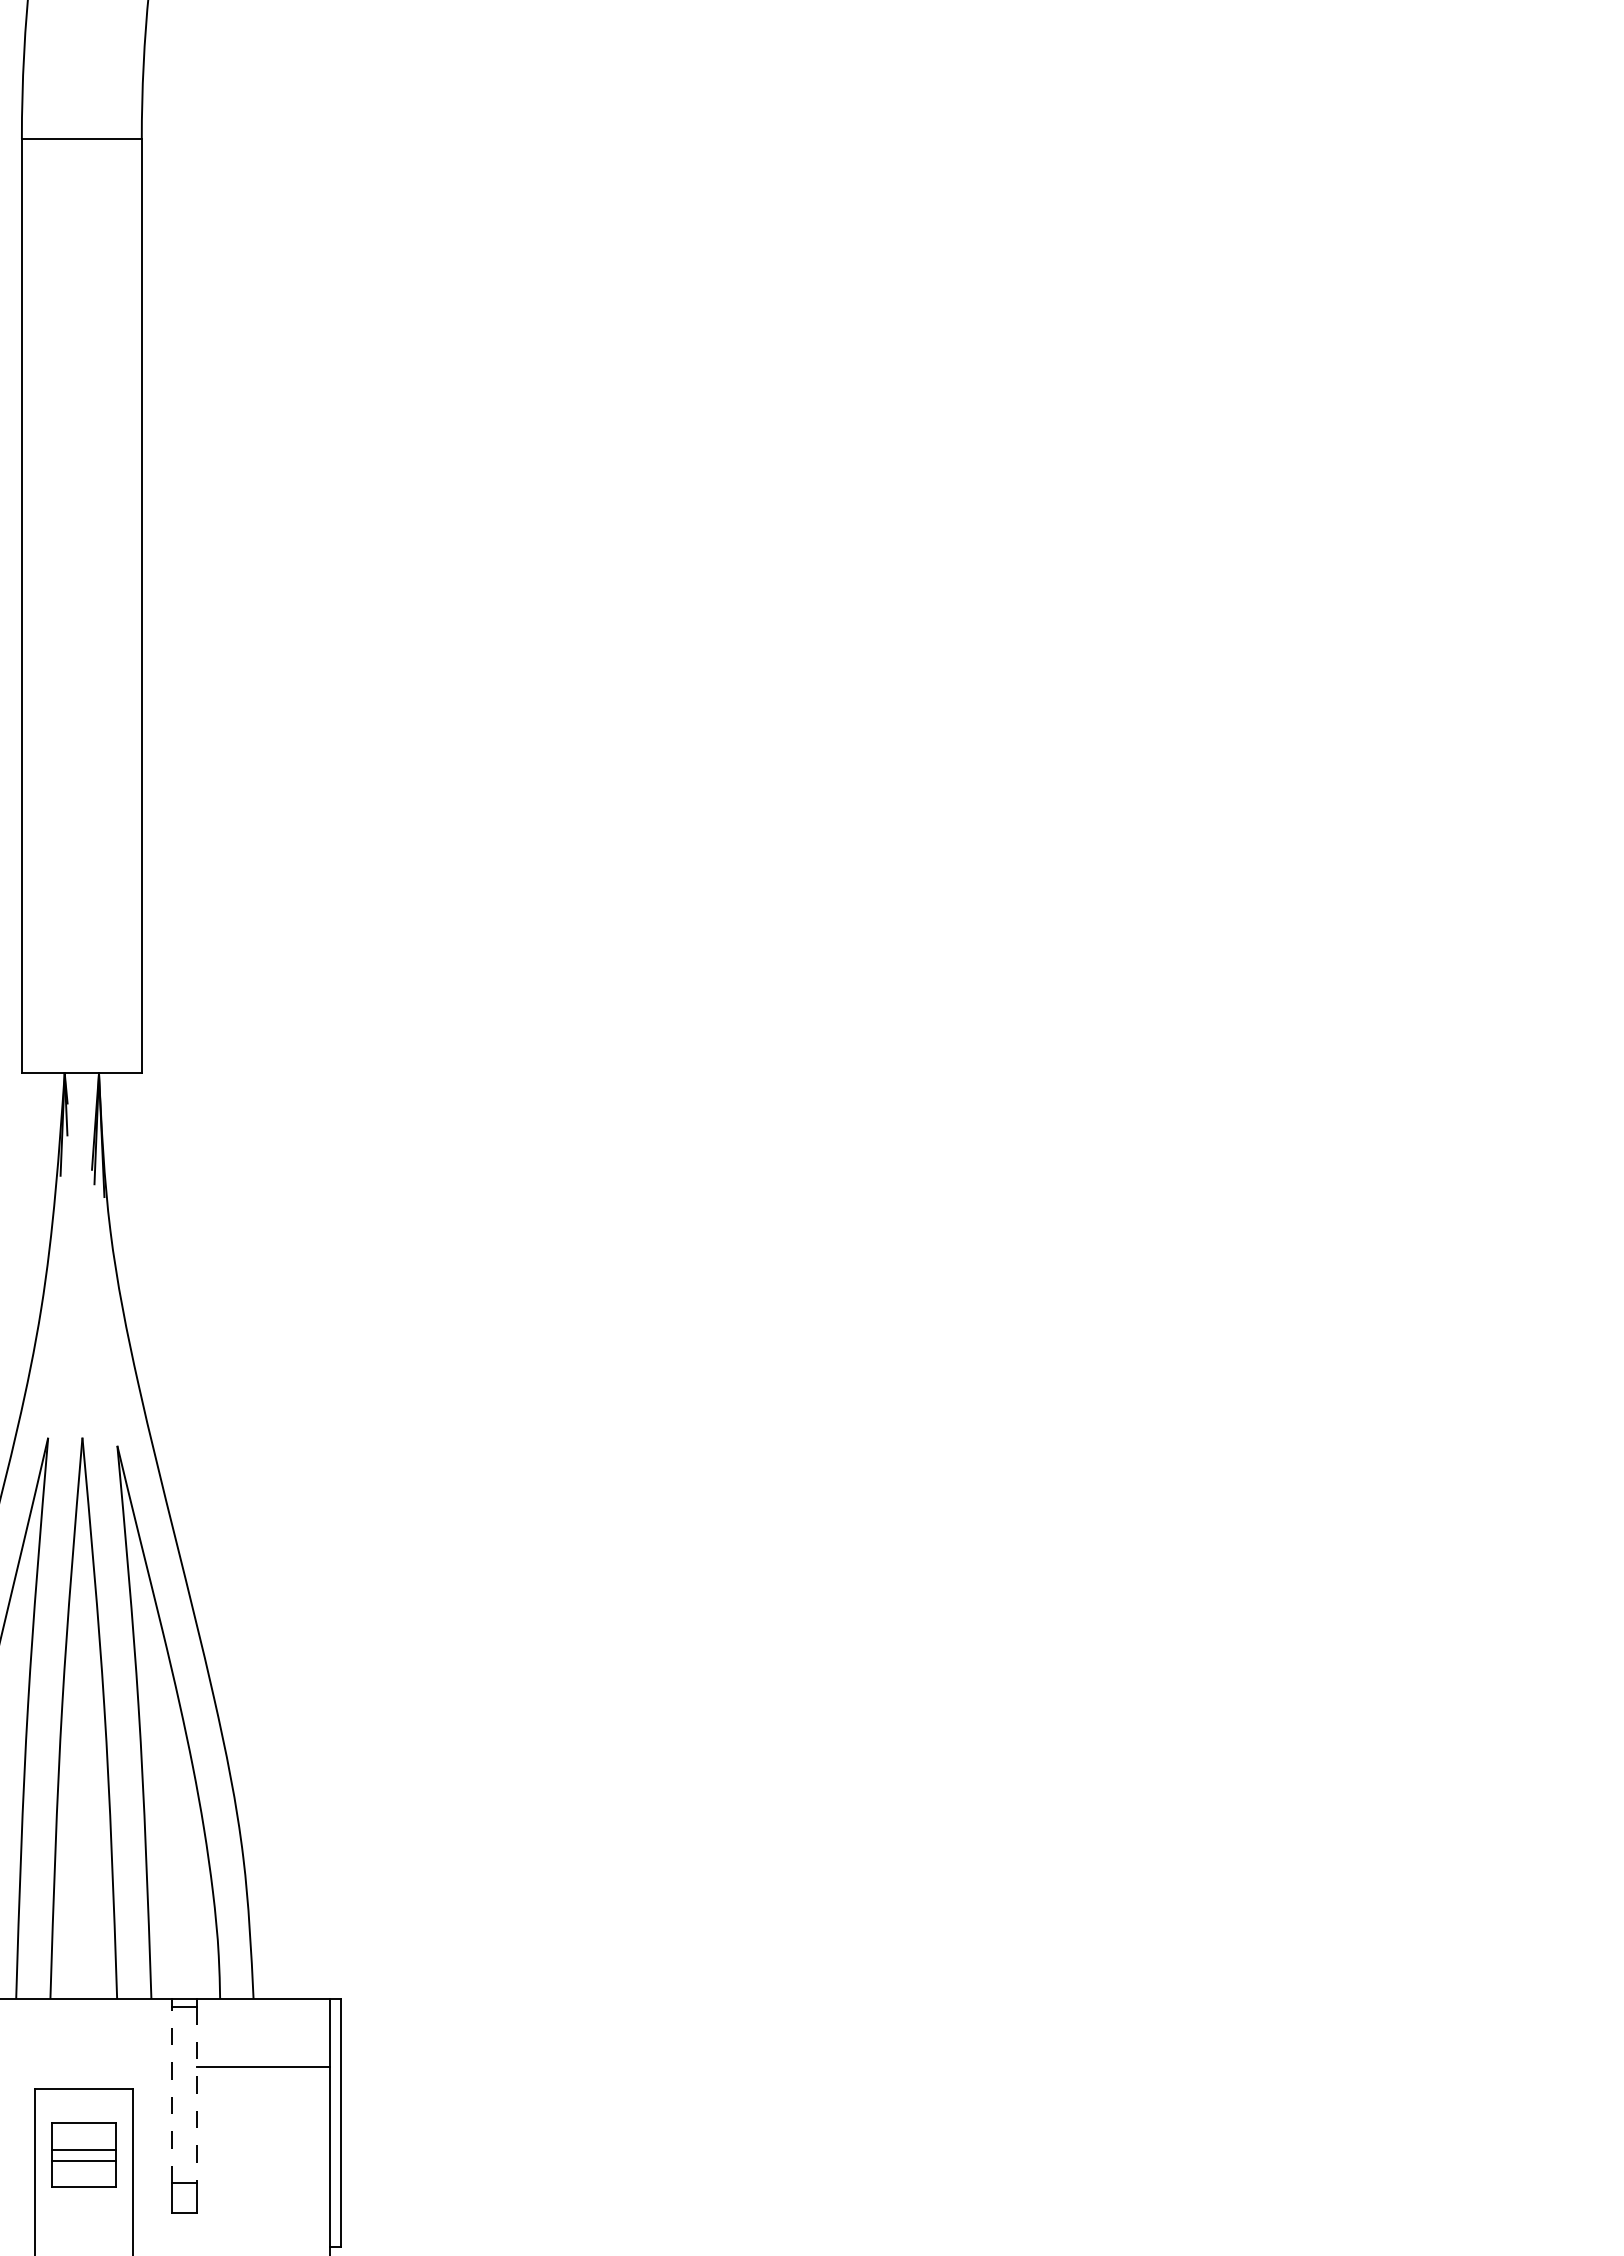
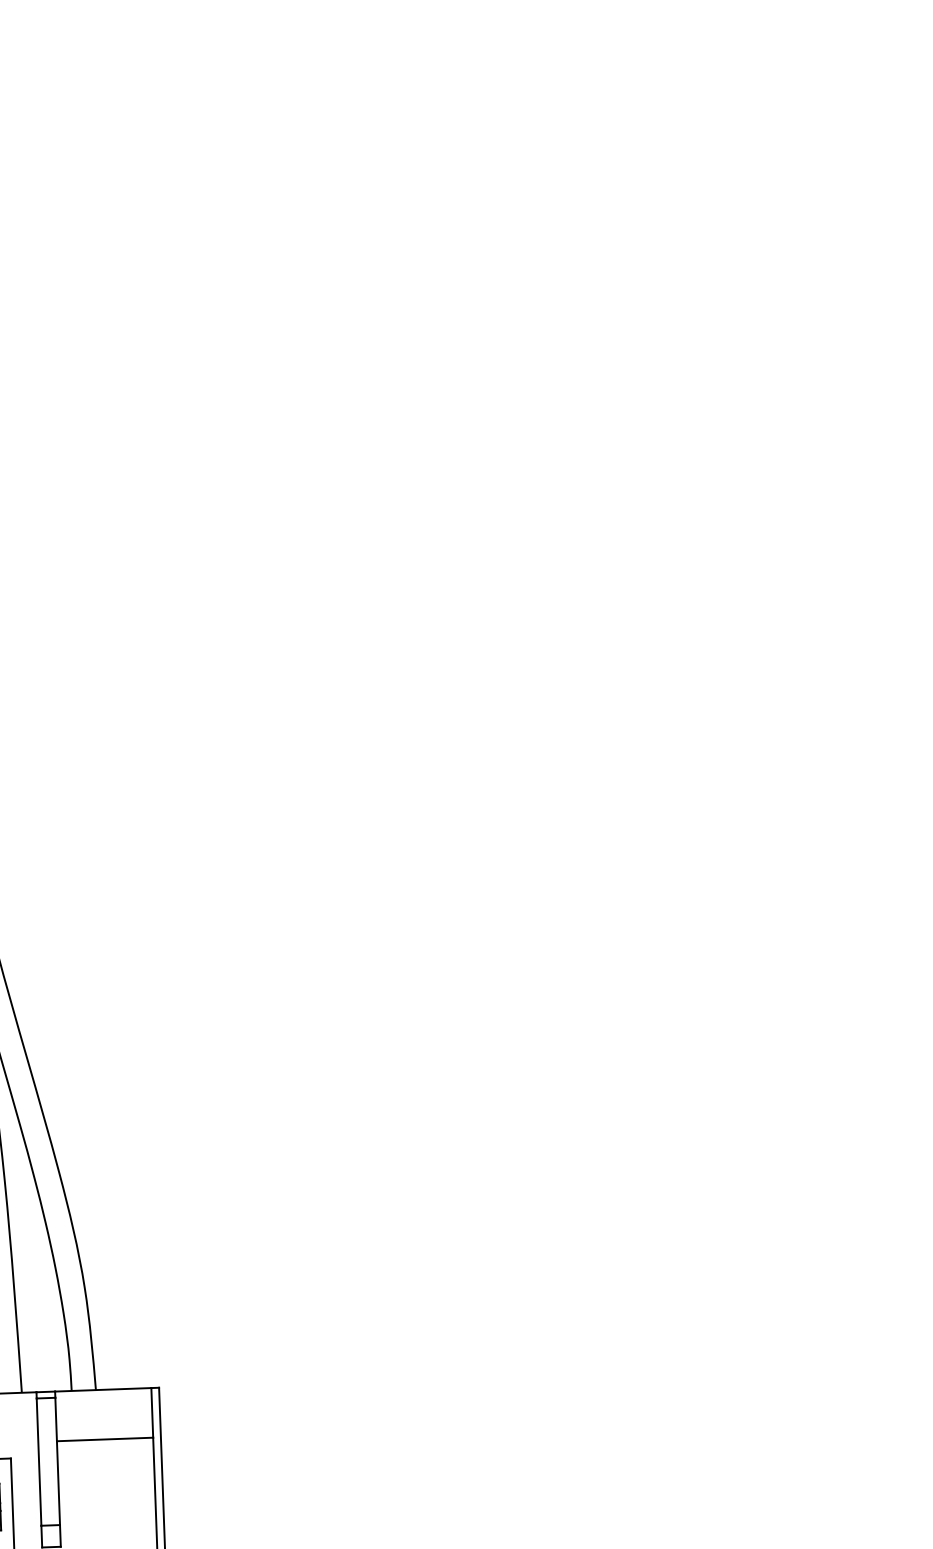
line: (171, 2095) -> (39, 1462), dashed -> solid
line: (197, 2095) -> (57, 1461), dashed -> solid

